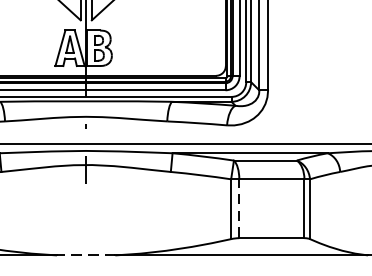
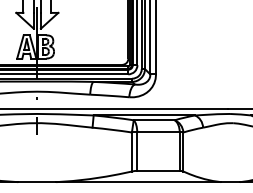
line: (239, 208) -> (137, 151), dashed -> solid
line: (84, 255) -> (36, 182), dashed -> solid

